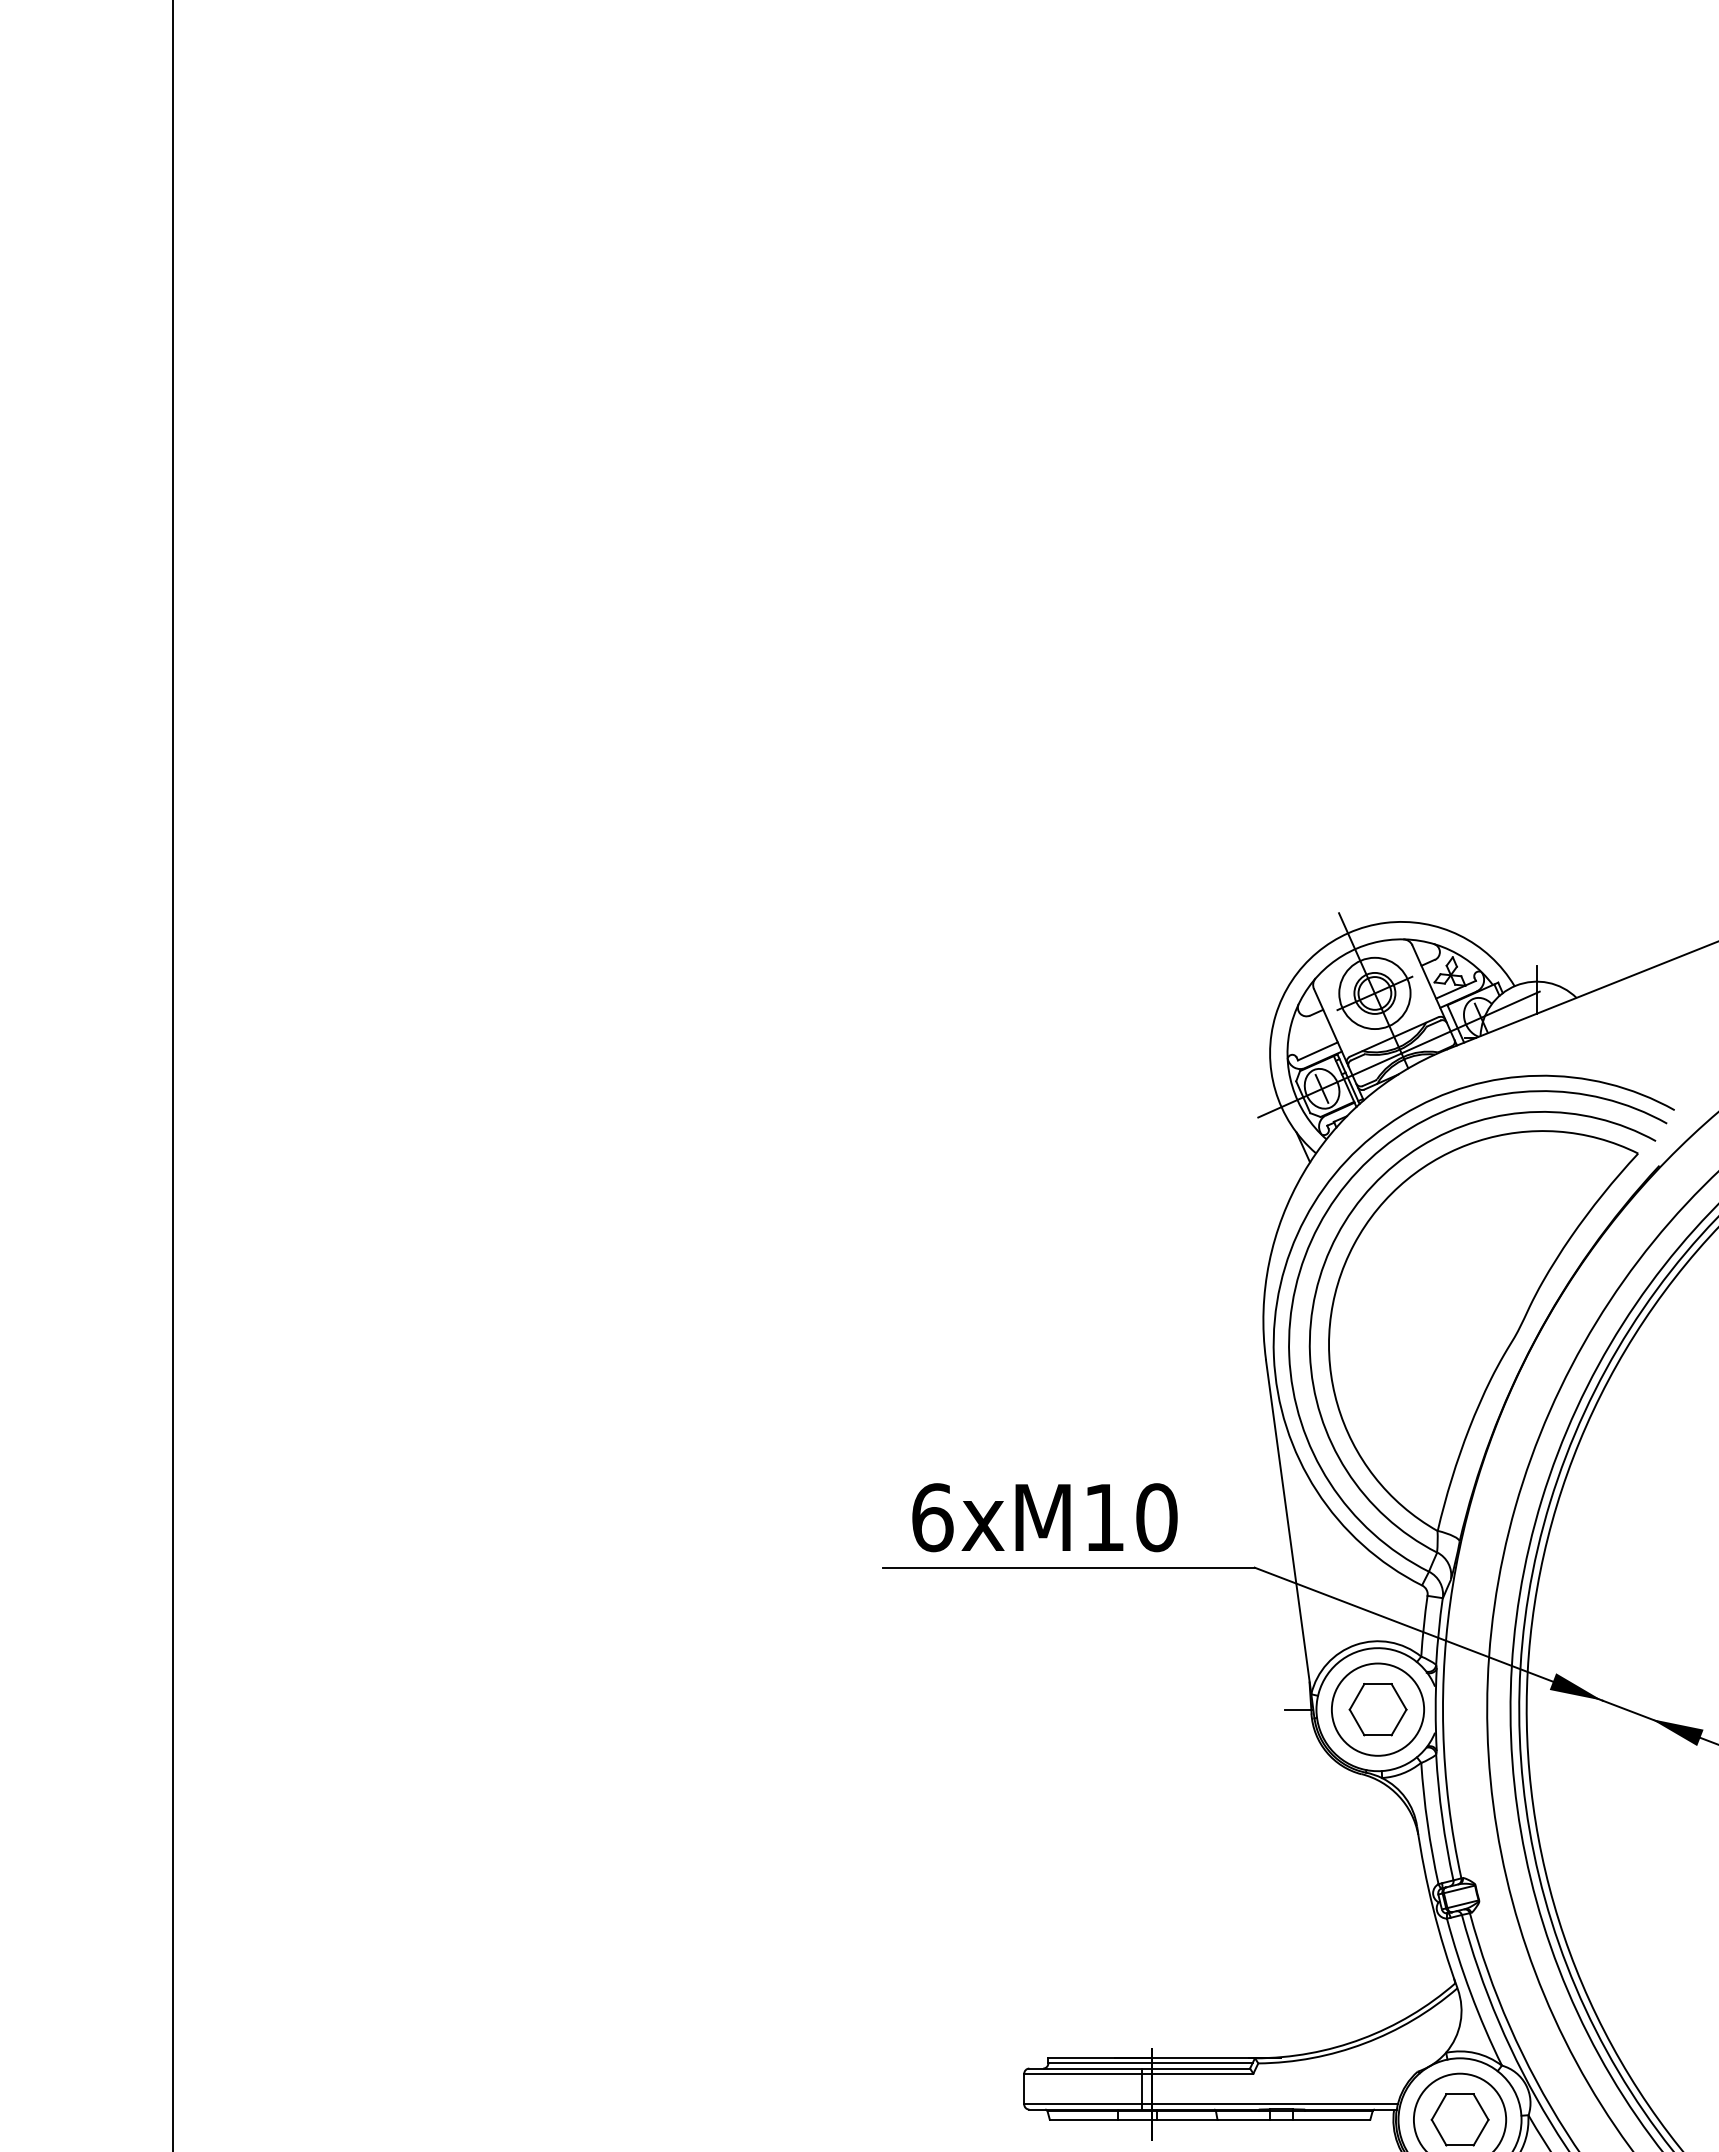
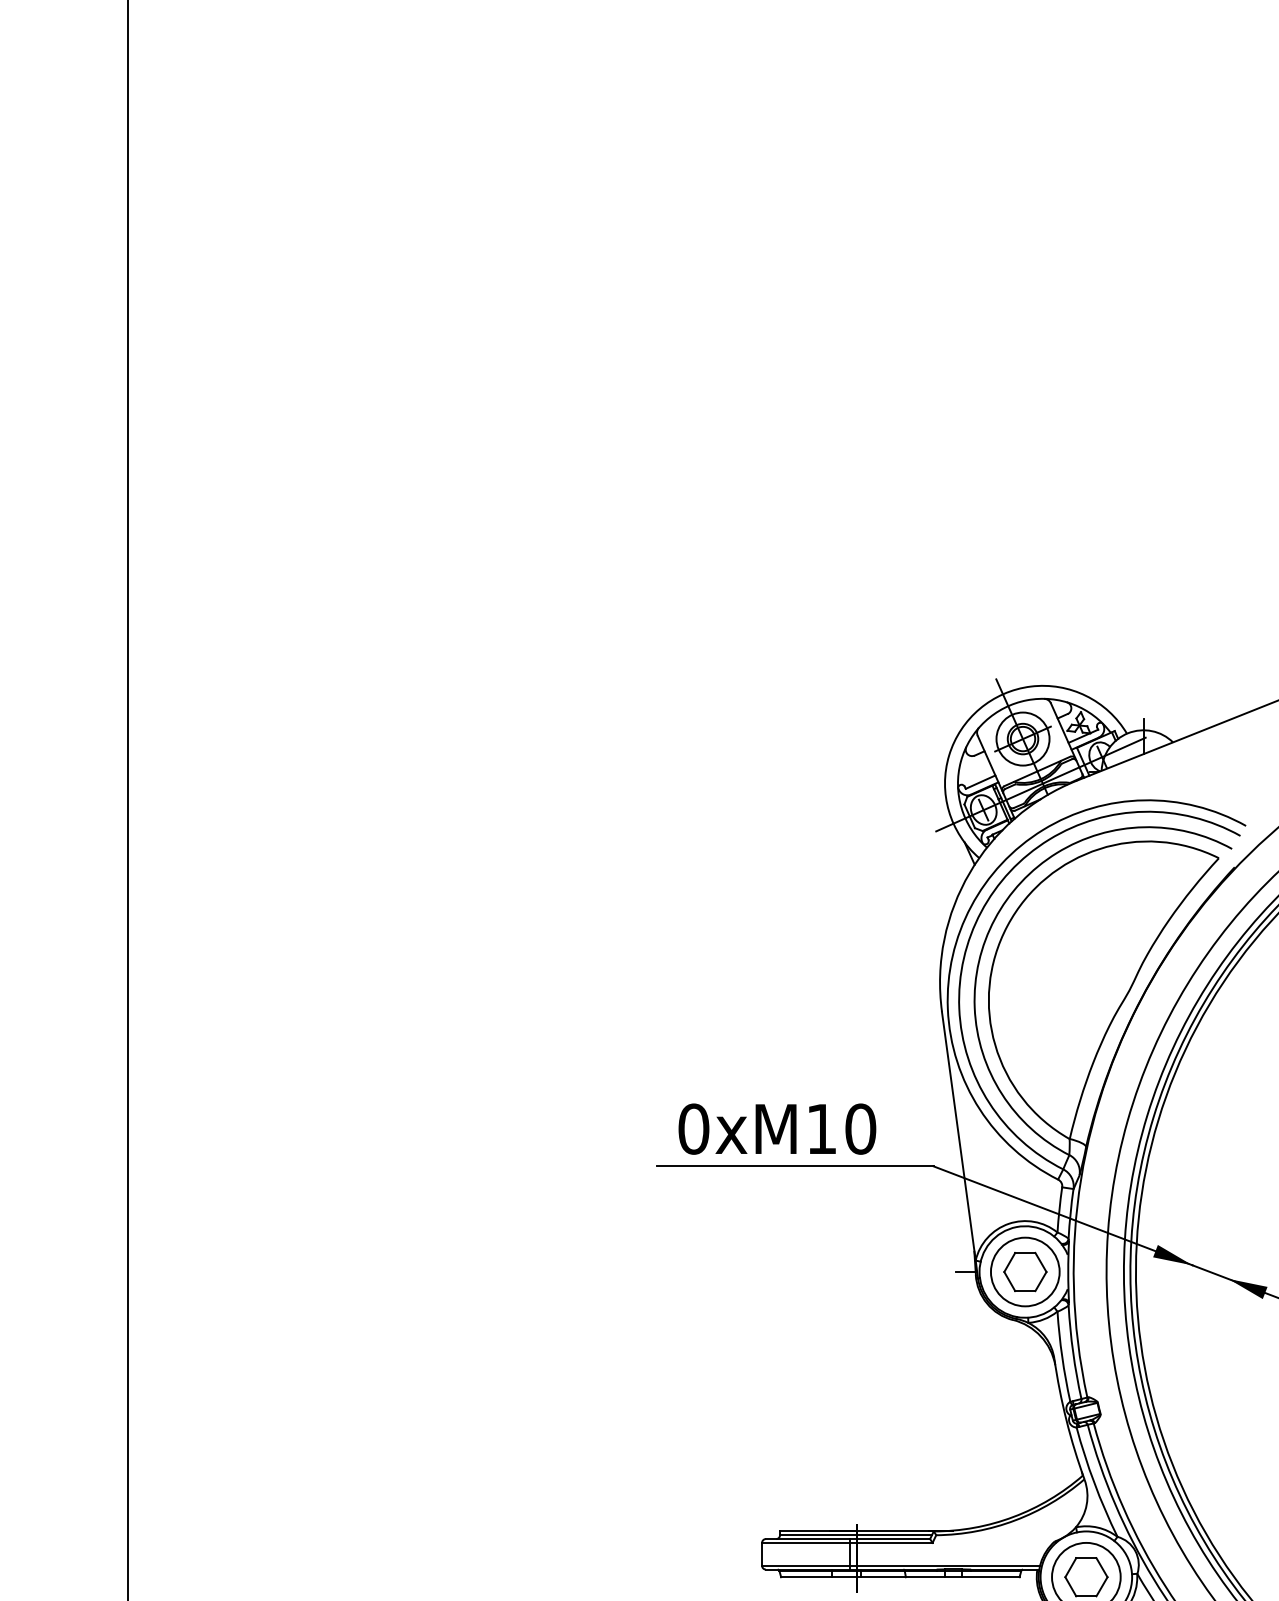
text: (932, 1517) -> (693, 1129), 6xM10 -> 0xM10

